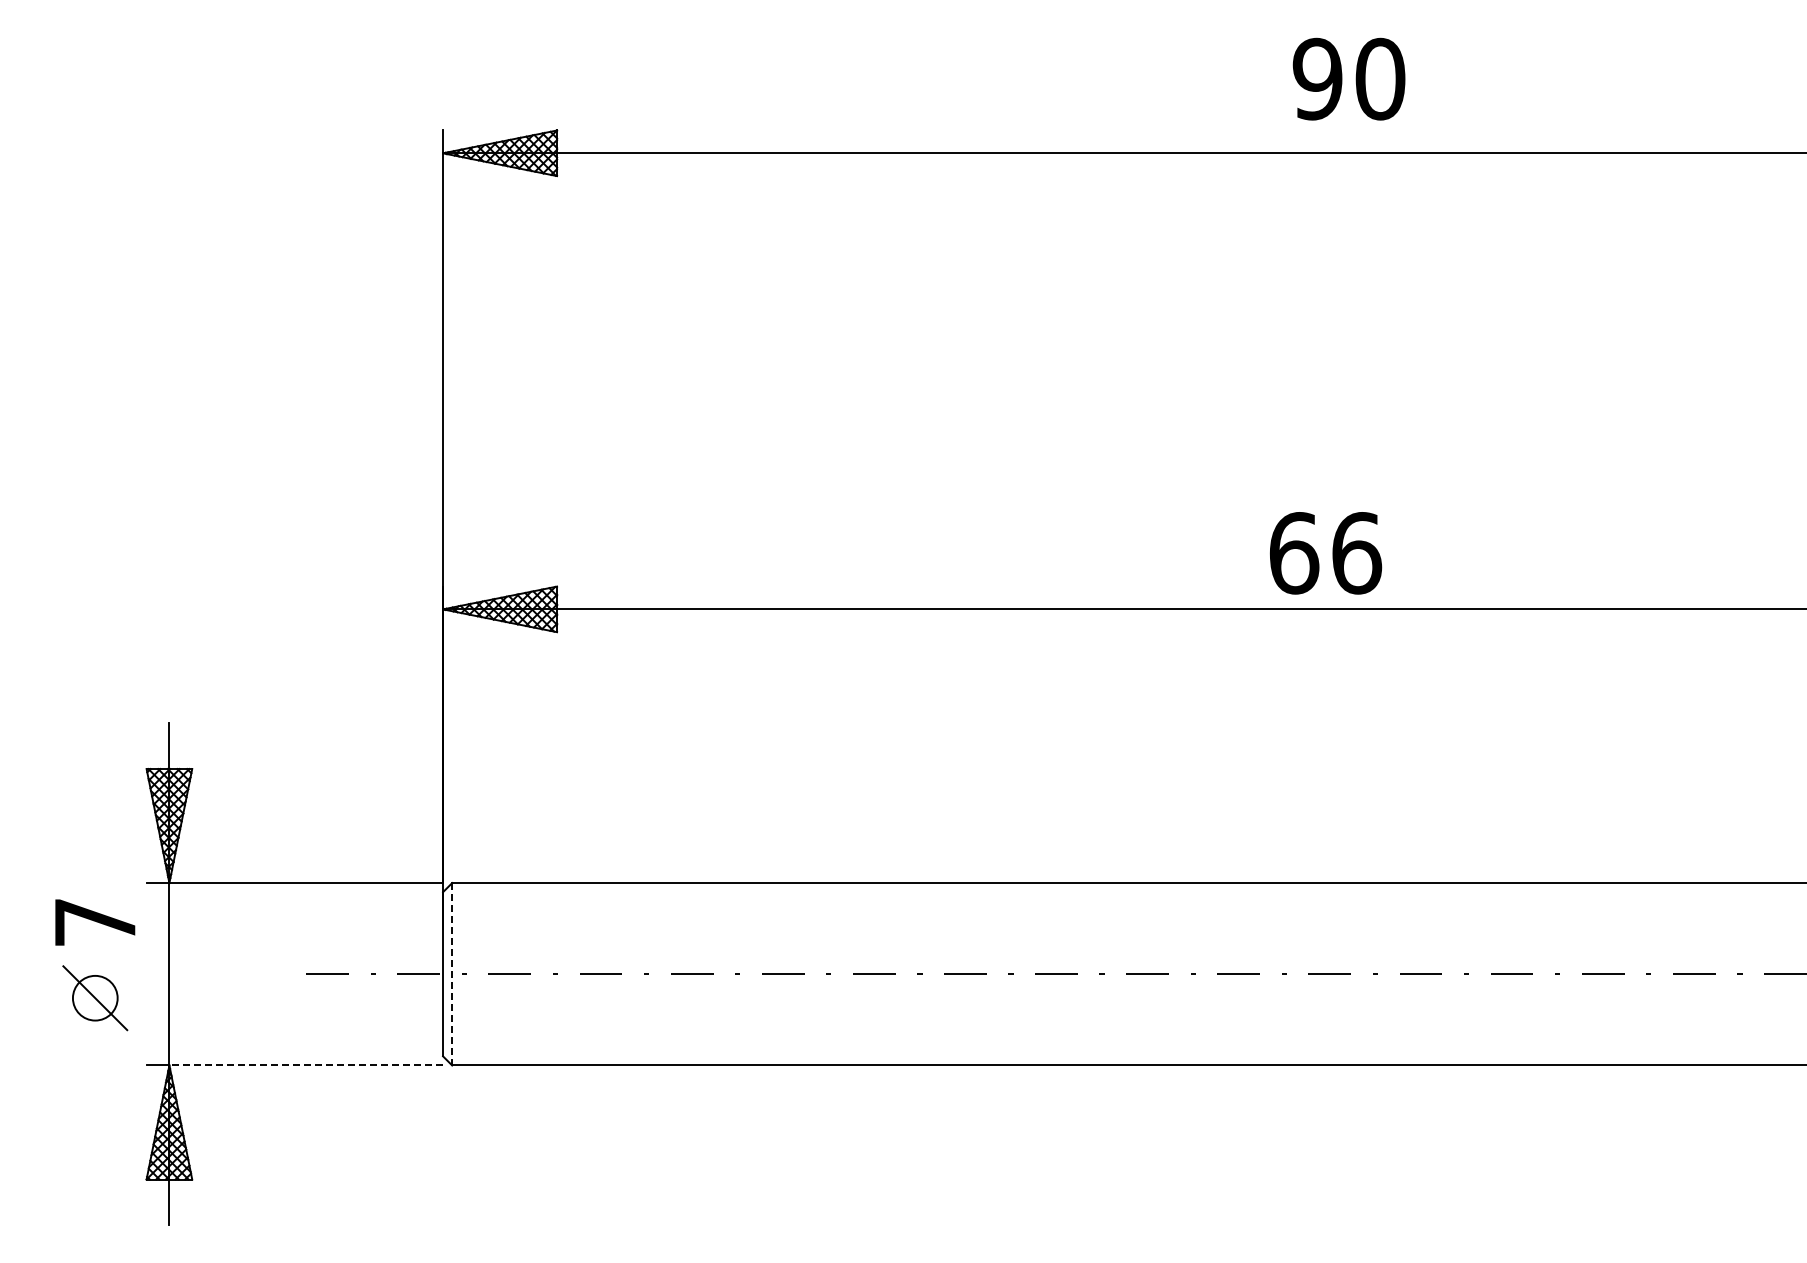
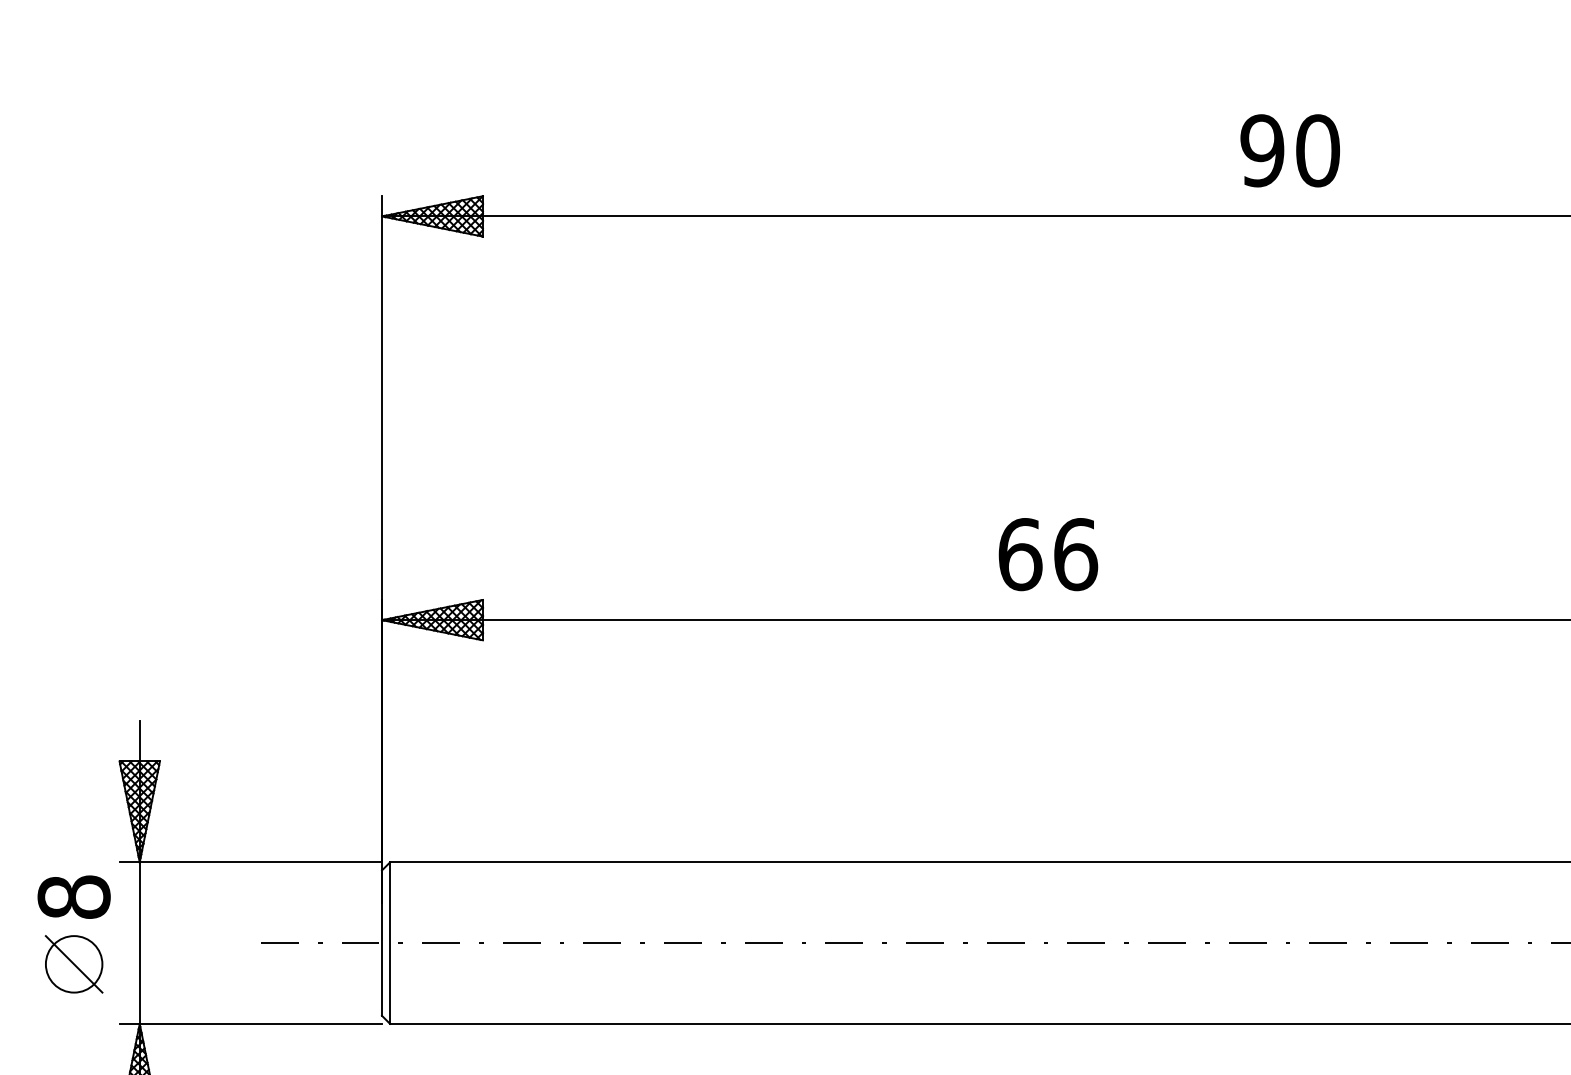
text: (1348, 78) -> (1289, 150), moved
text: (1326, 553) -> (1048, 554), moved
text: (95, 921) -> (74, 896), 7 -> 8
line: (452, 974) -> (390, 943), dashed -> solid
circle: (95, 998) -> (74, 964), size x1.43
line: (306, 1065) -> (261, 1023), dashed -> solid

